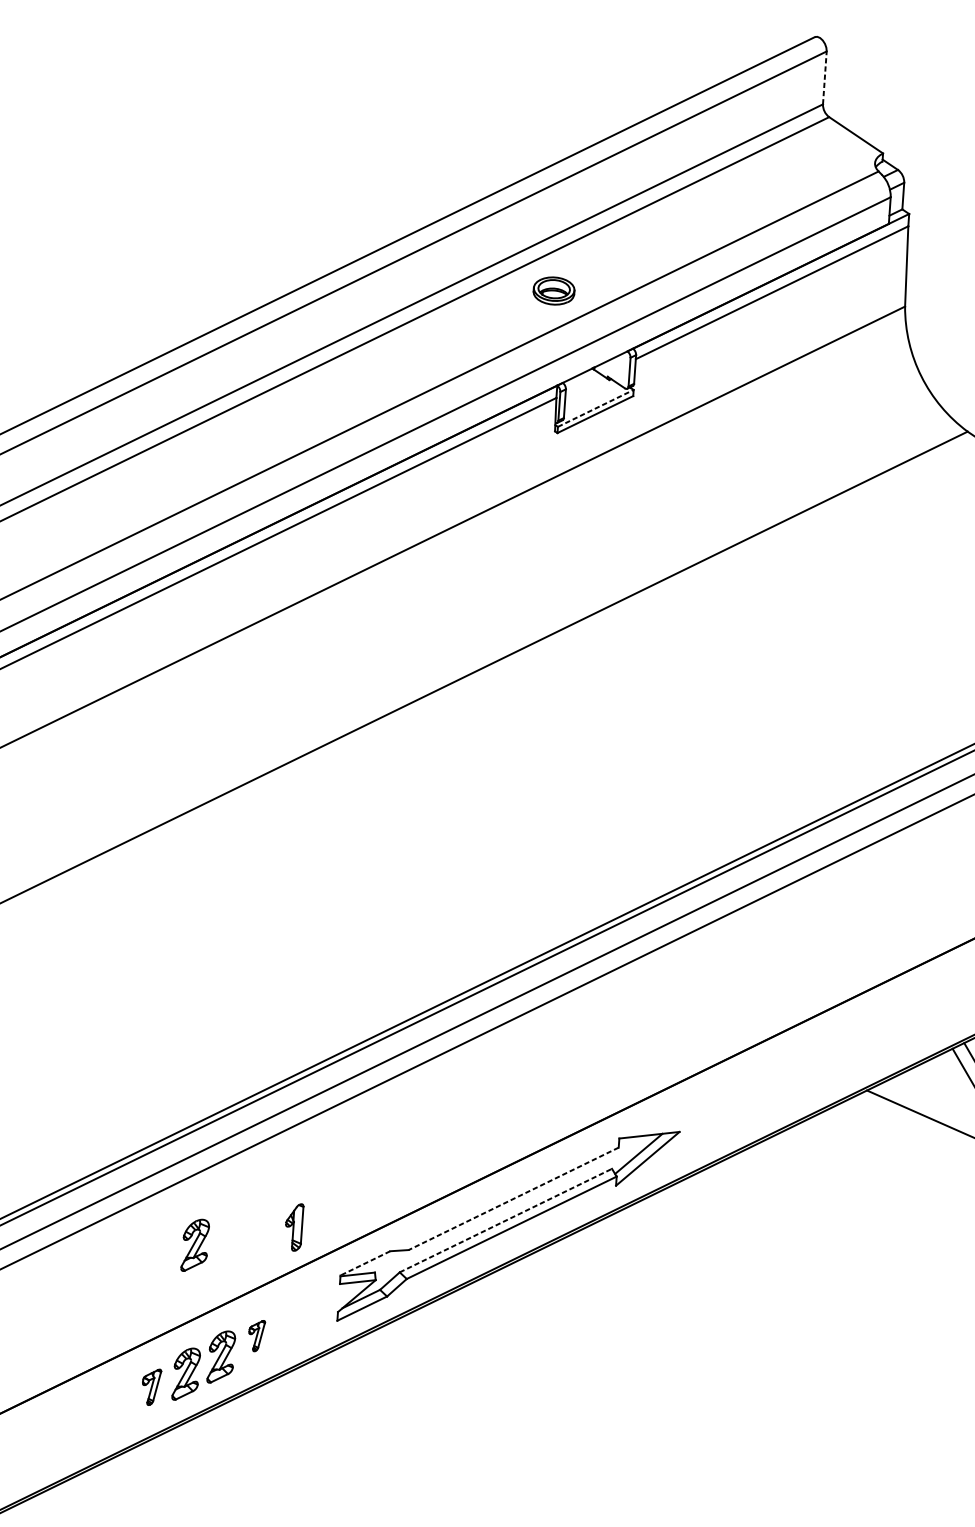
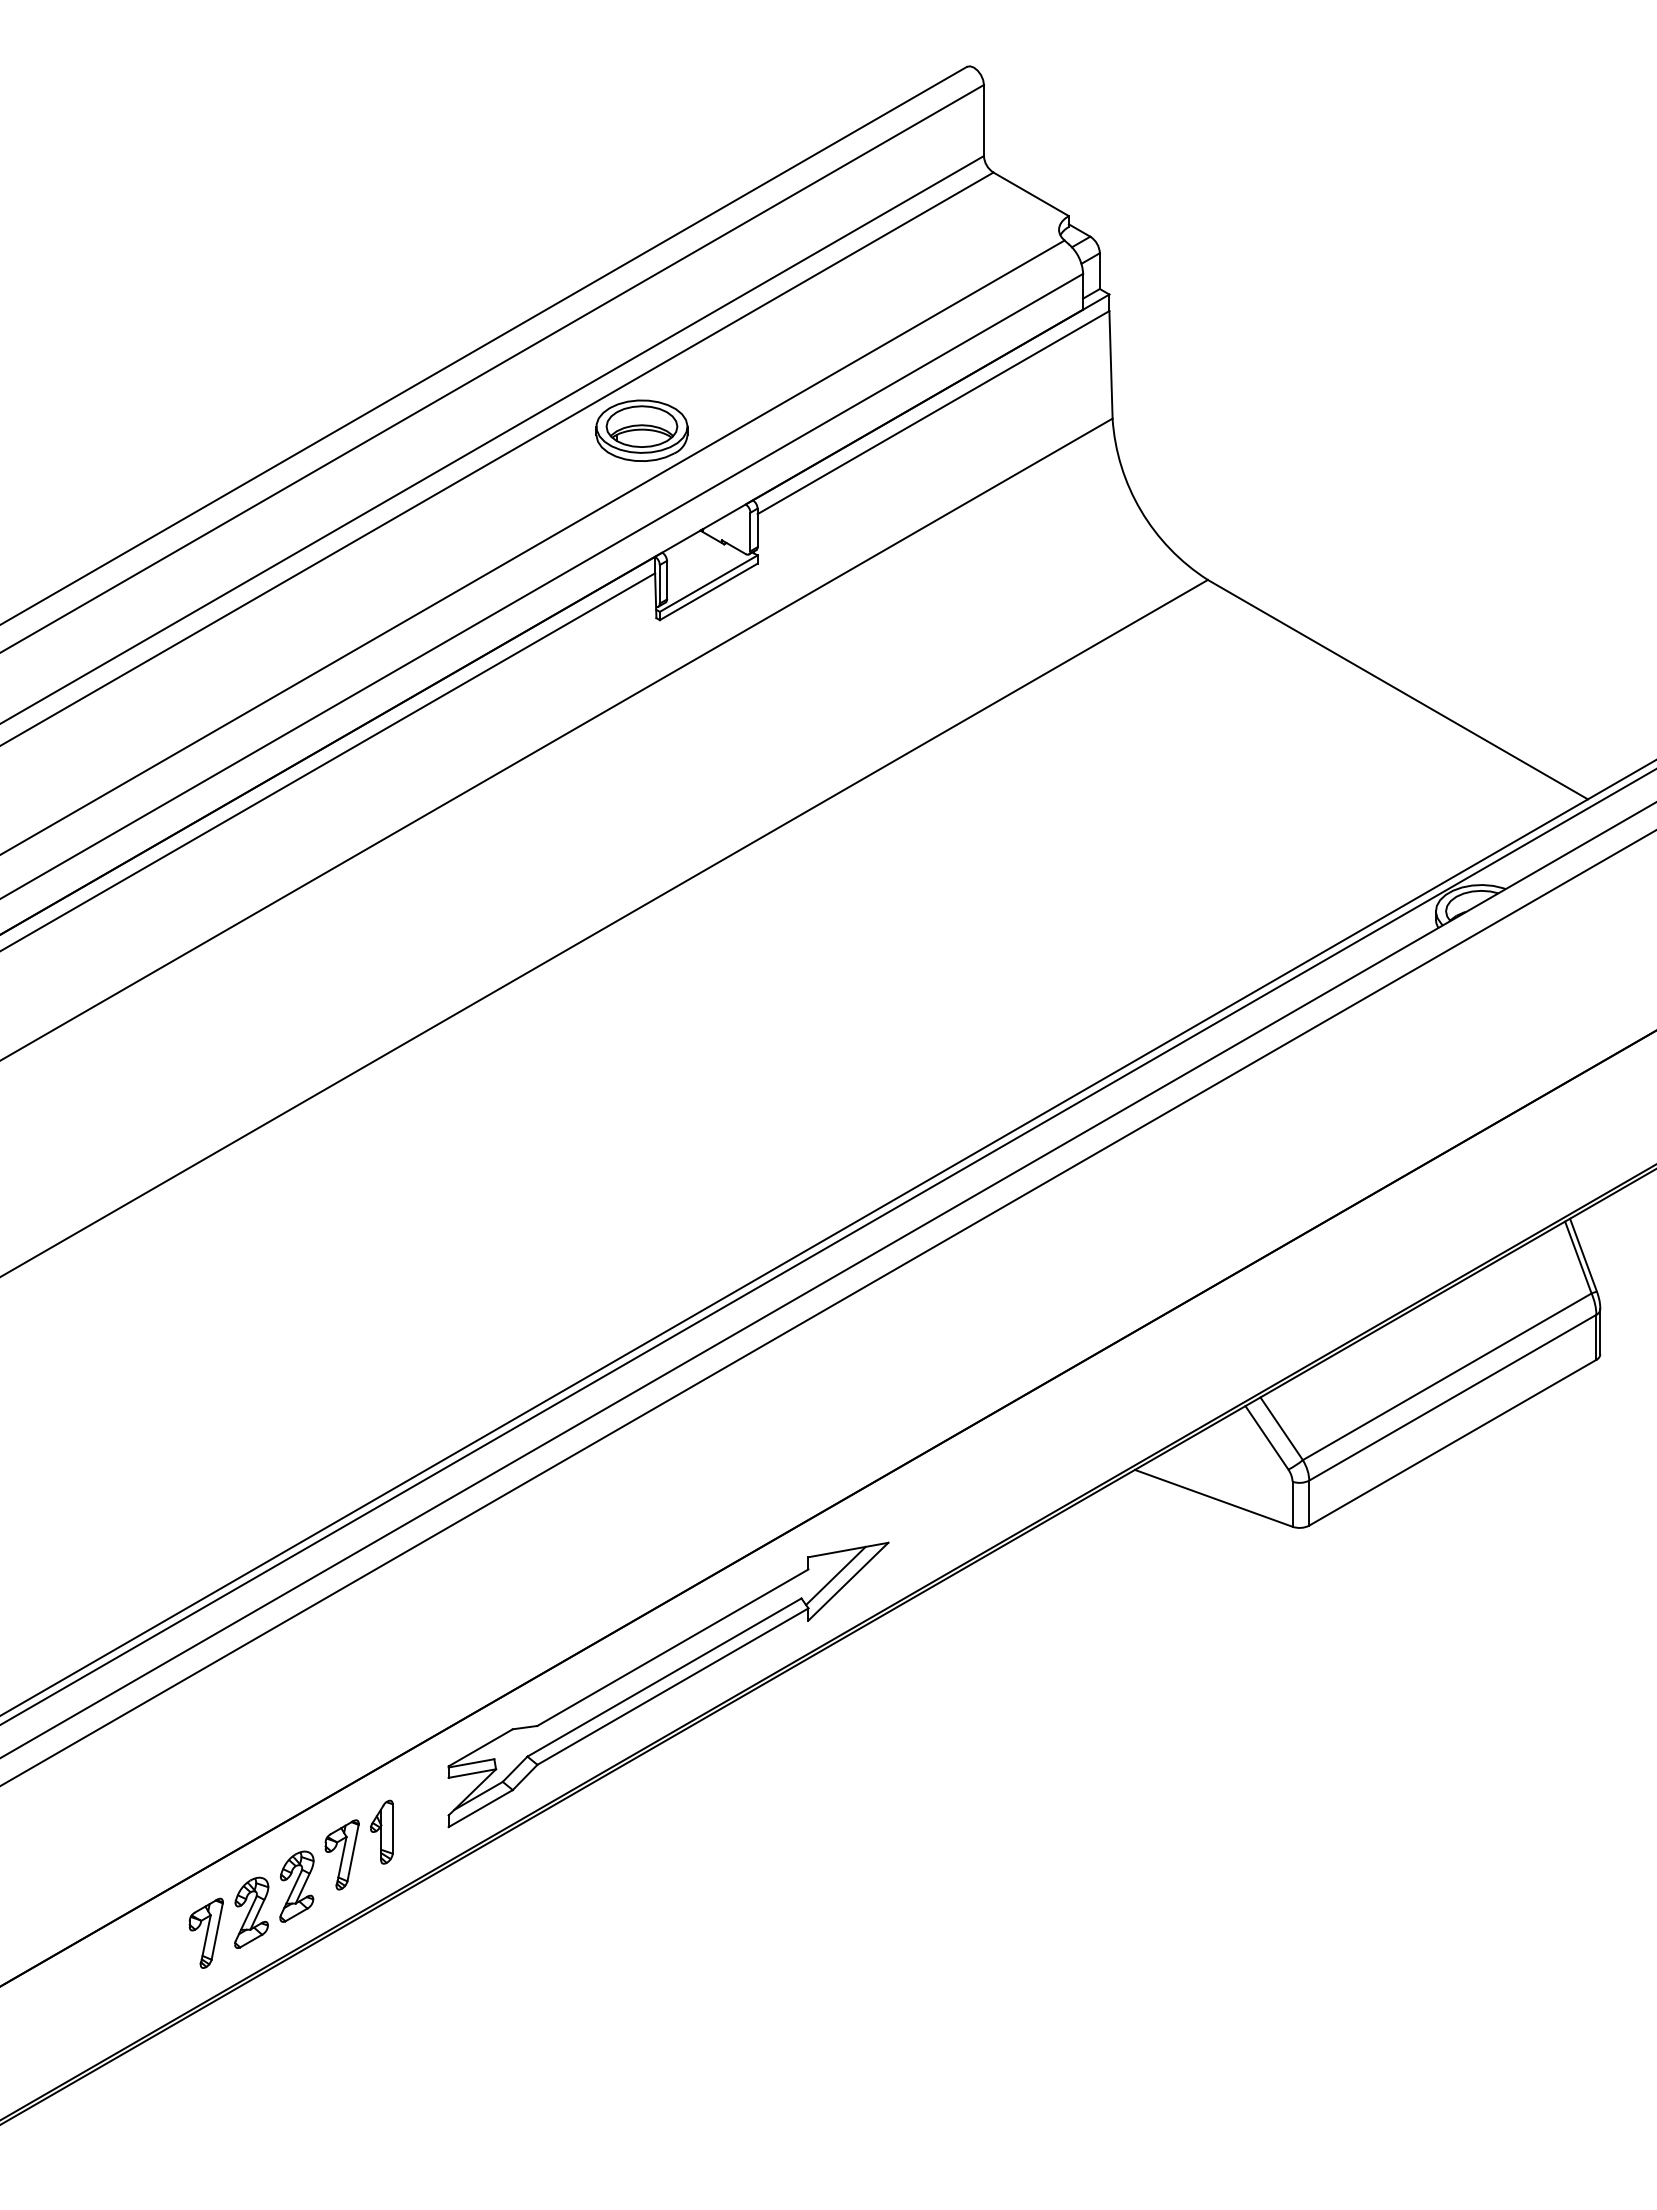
line: (824, 77) -> (983, 120), dashed -> solid
part: (553, 290) -> (641, 430), size x1.67
line: (596, 408) -> (709, 583), dashed -> solid
line: (513, 1198) -> (672, 1647), dashed -> solid
line: (505, 1220) -> (664, 1677), dashed -> solid
part: (293, 1226) -> (381, 1831), moved
part: (195, 1245) -> (251, 1739), removed
line: (365, 1263) -> (480, 1748), dashed -> solid
part: (256, 1335) -> (341, 1854), size x1.67
part: (150, 1386) -> (205, 1932), size x1.43

